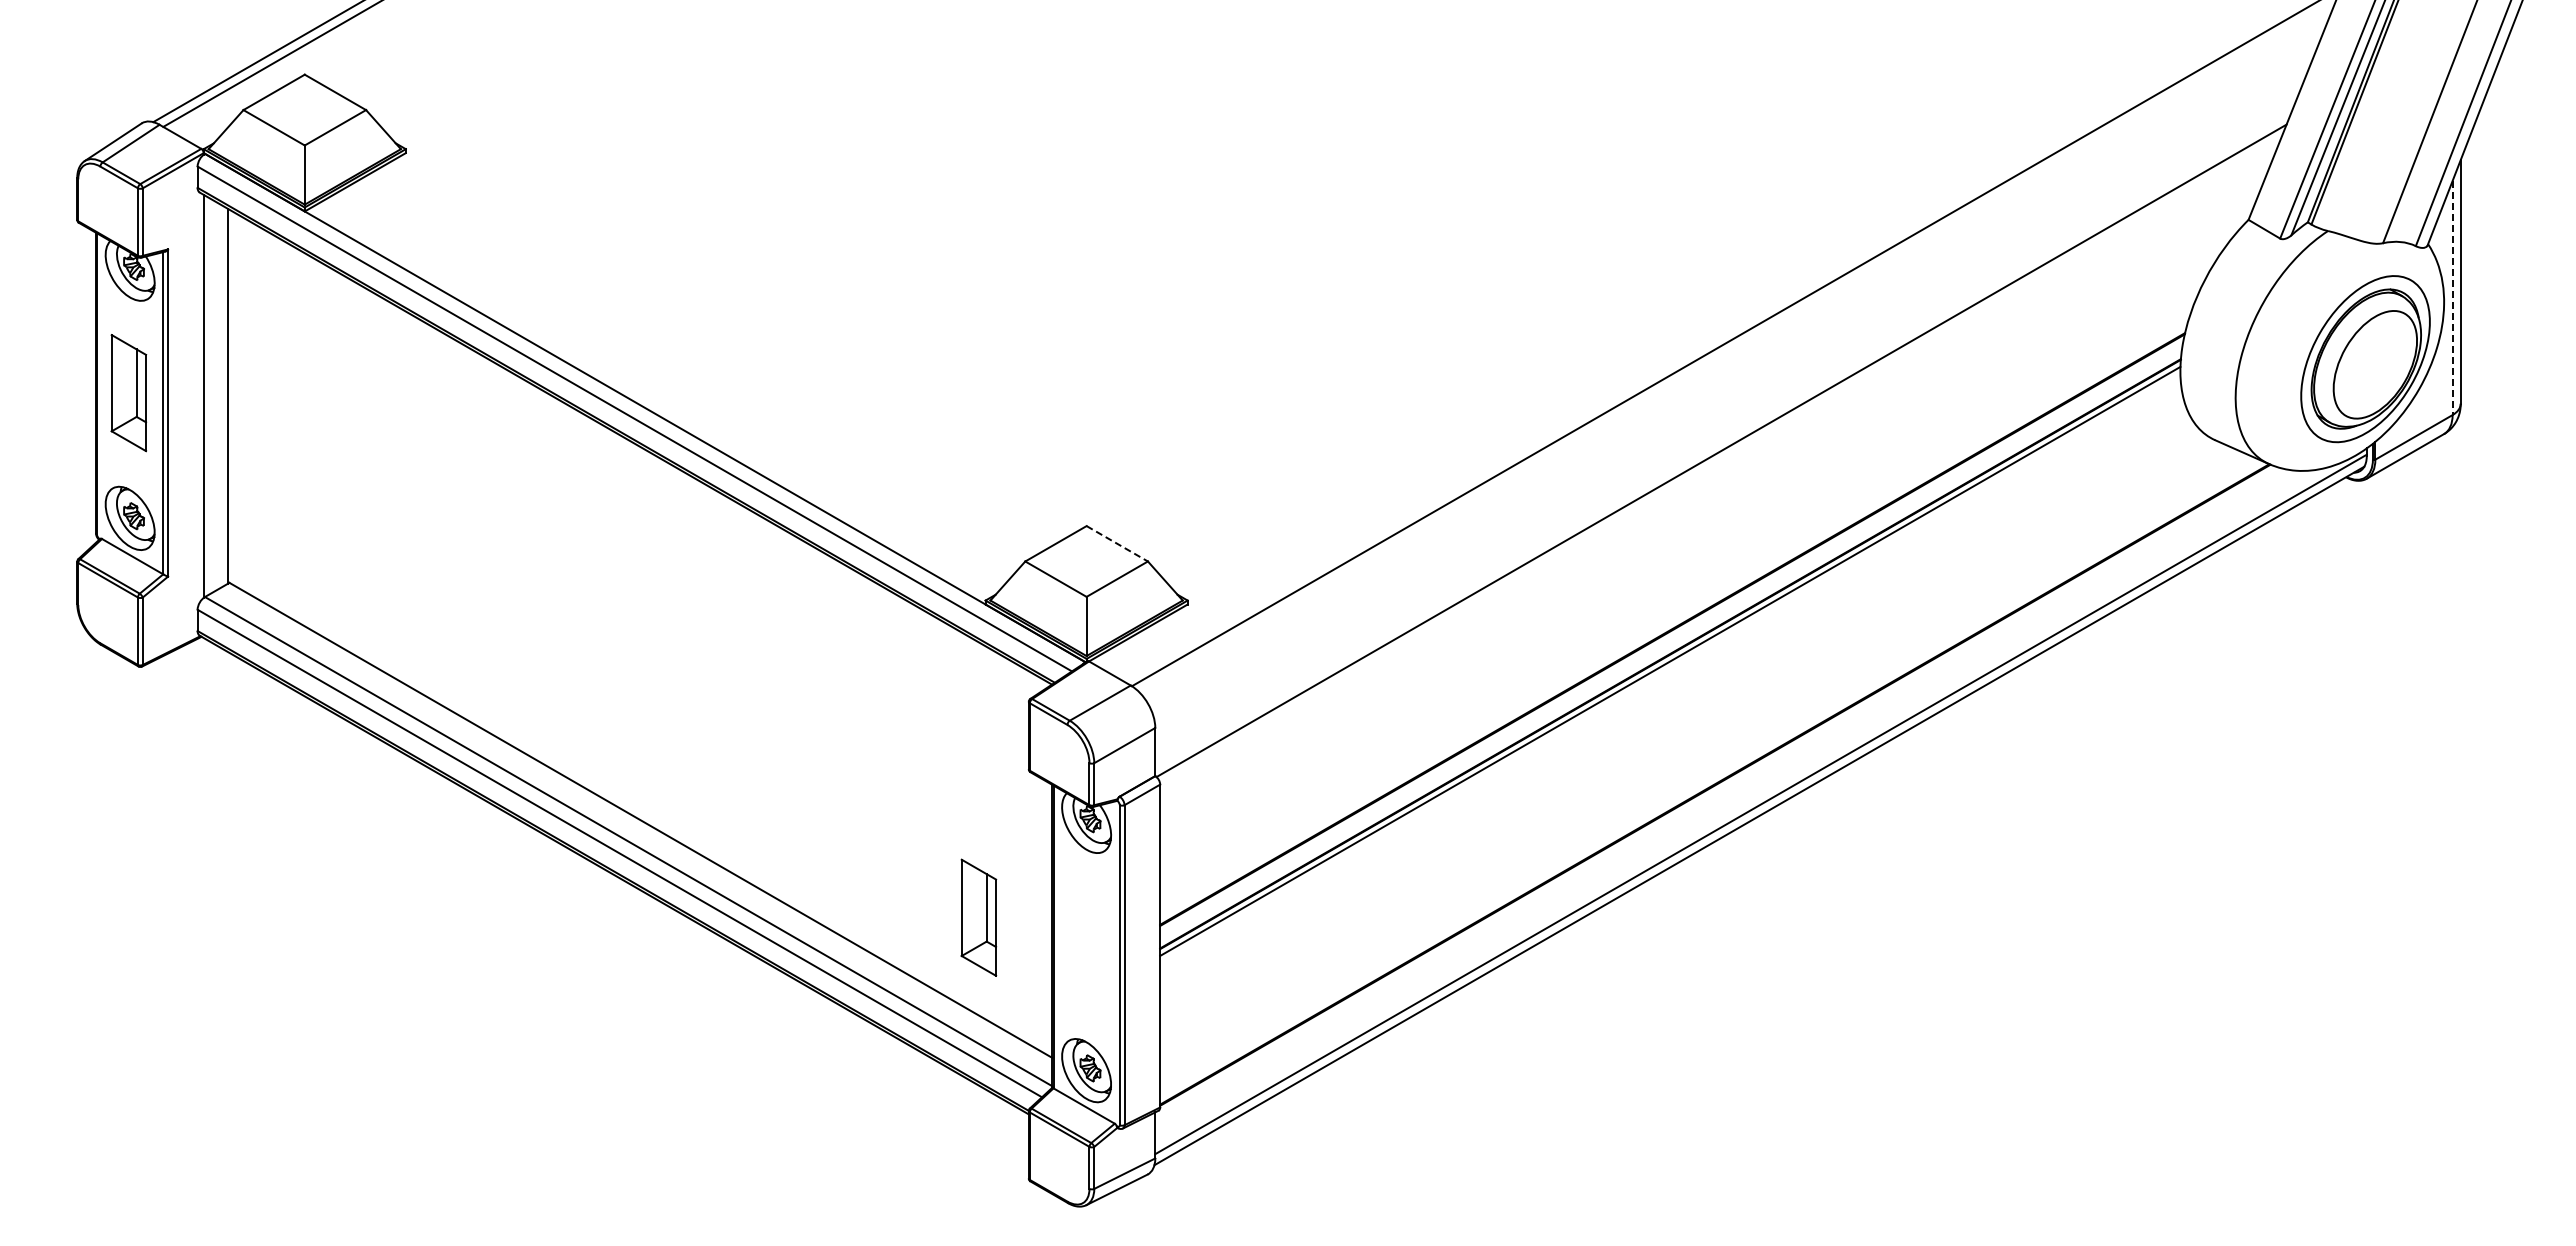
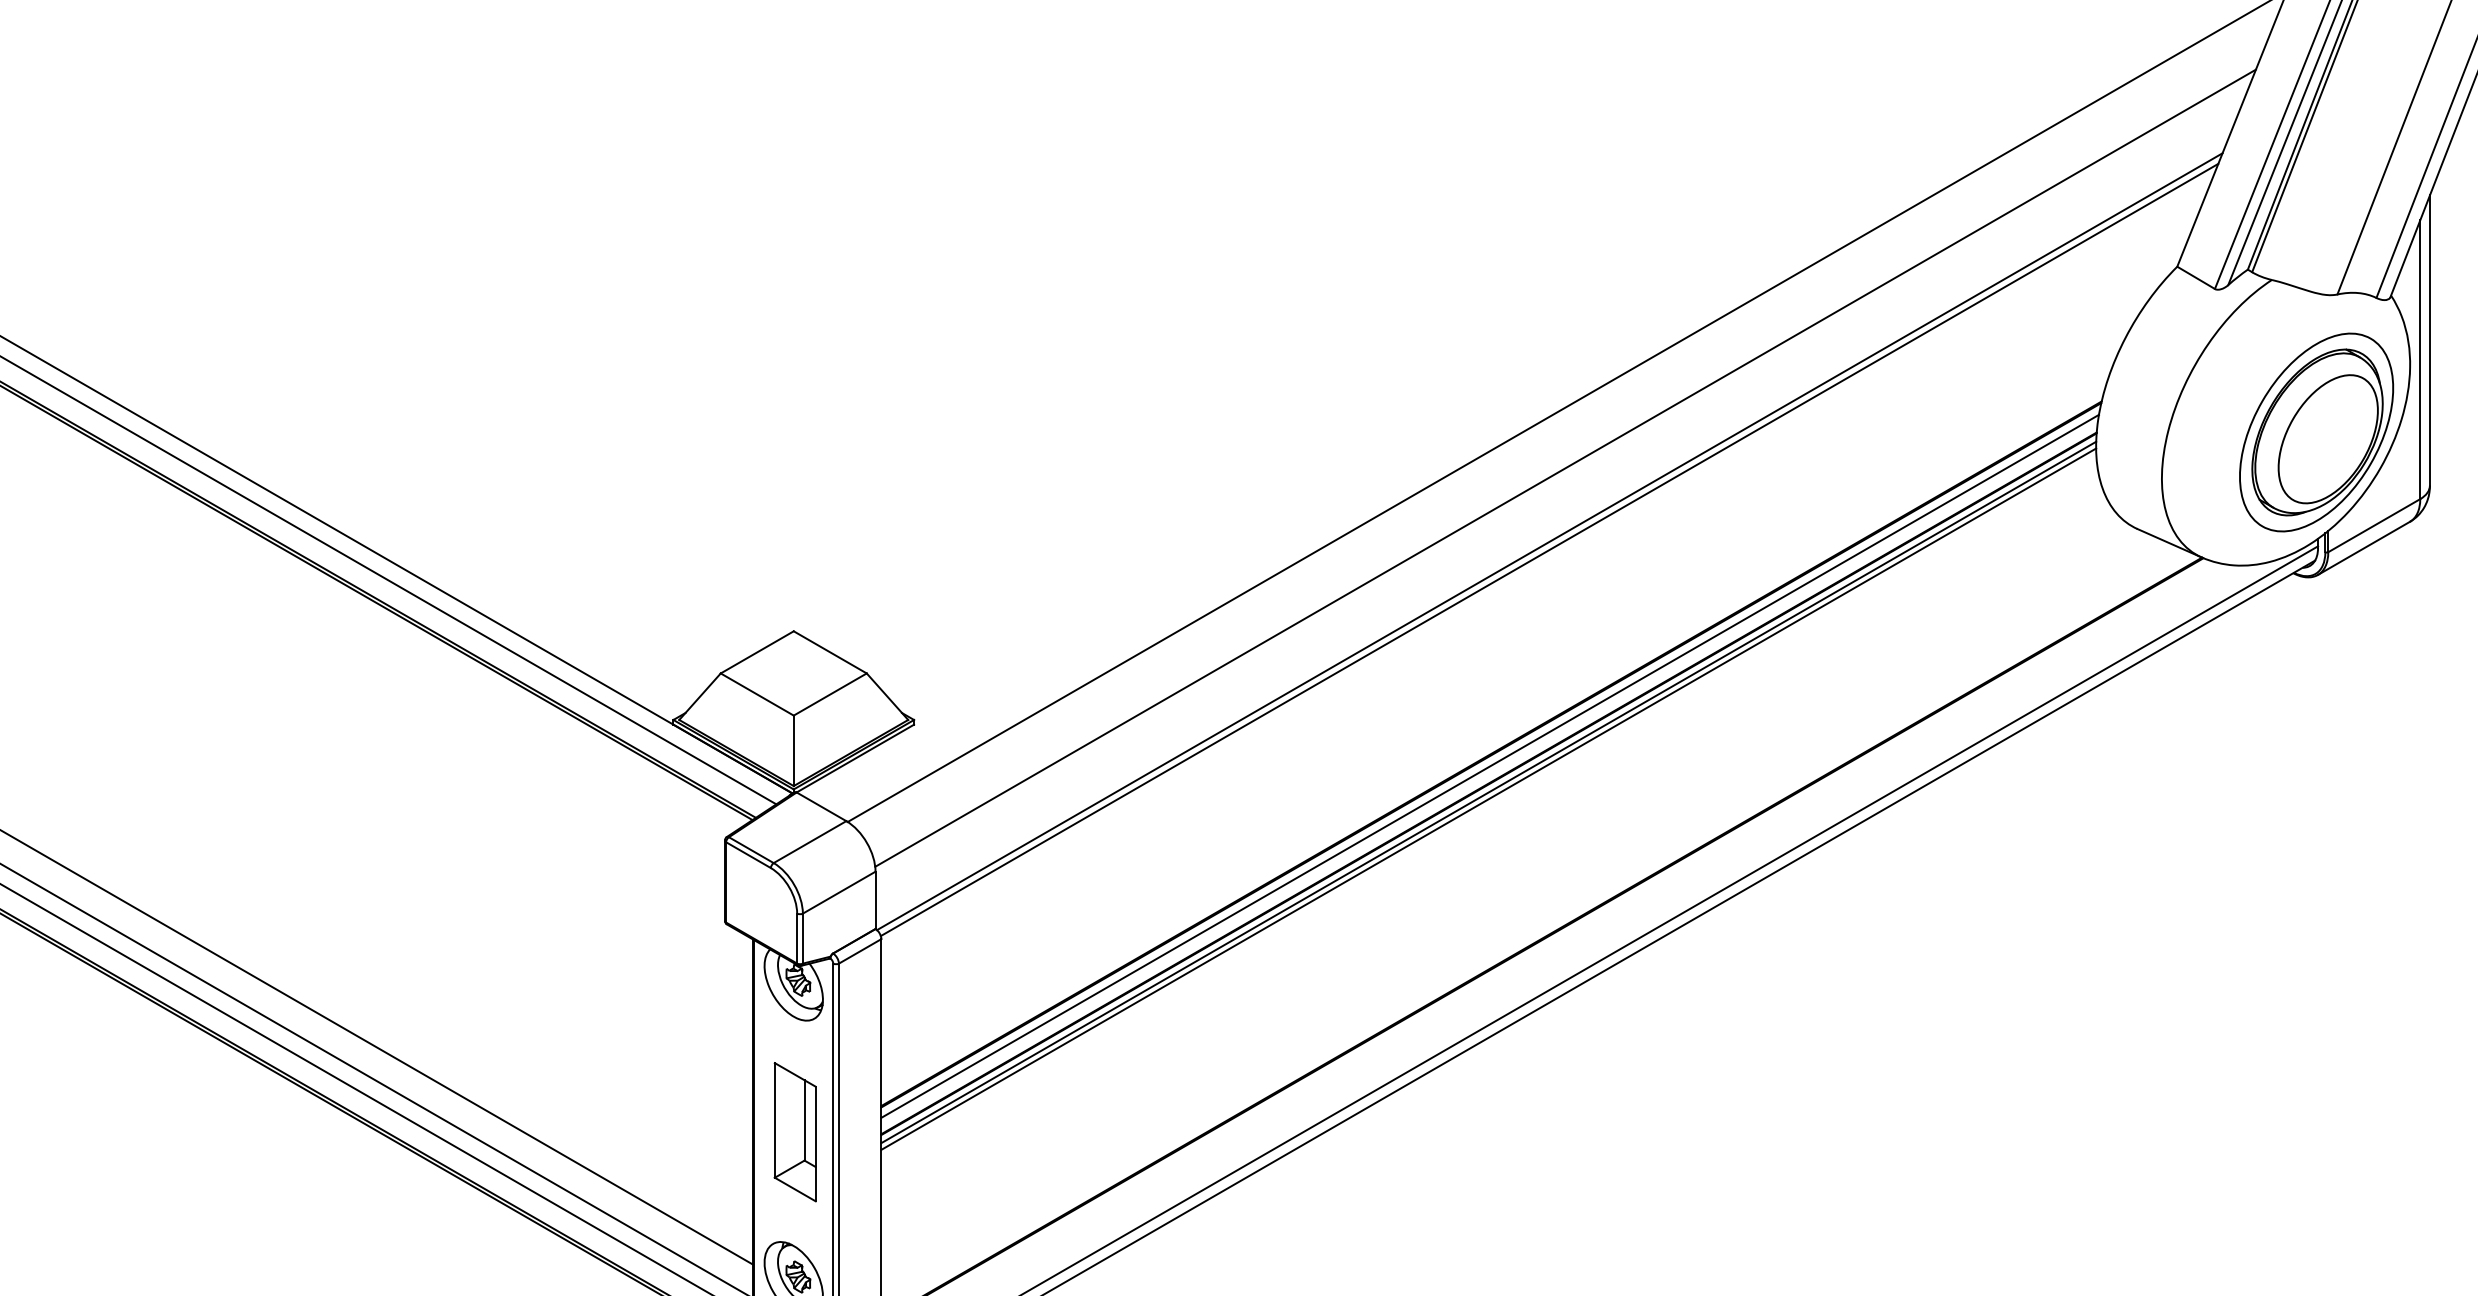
line: (2452, 298) -> (2420, 360), dashed -> solid
line: (1734, 388) -> (1565, 467), added
line: (1721, 457) -> (1549, 549), added
line: (1117, 544) -> (830, 653), dashed -> solid
line: (1671, 639) -> (1490, 766), added
line: (1670, 666) -> (1488, 798), added
part: (978, 917) -> (794, 1131), moved

